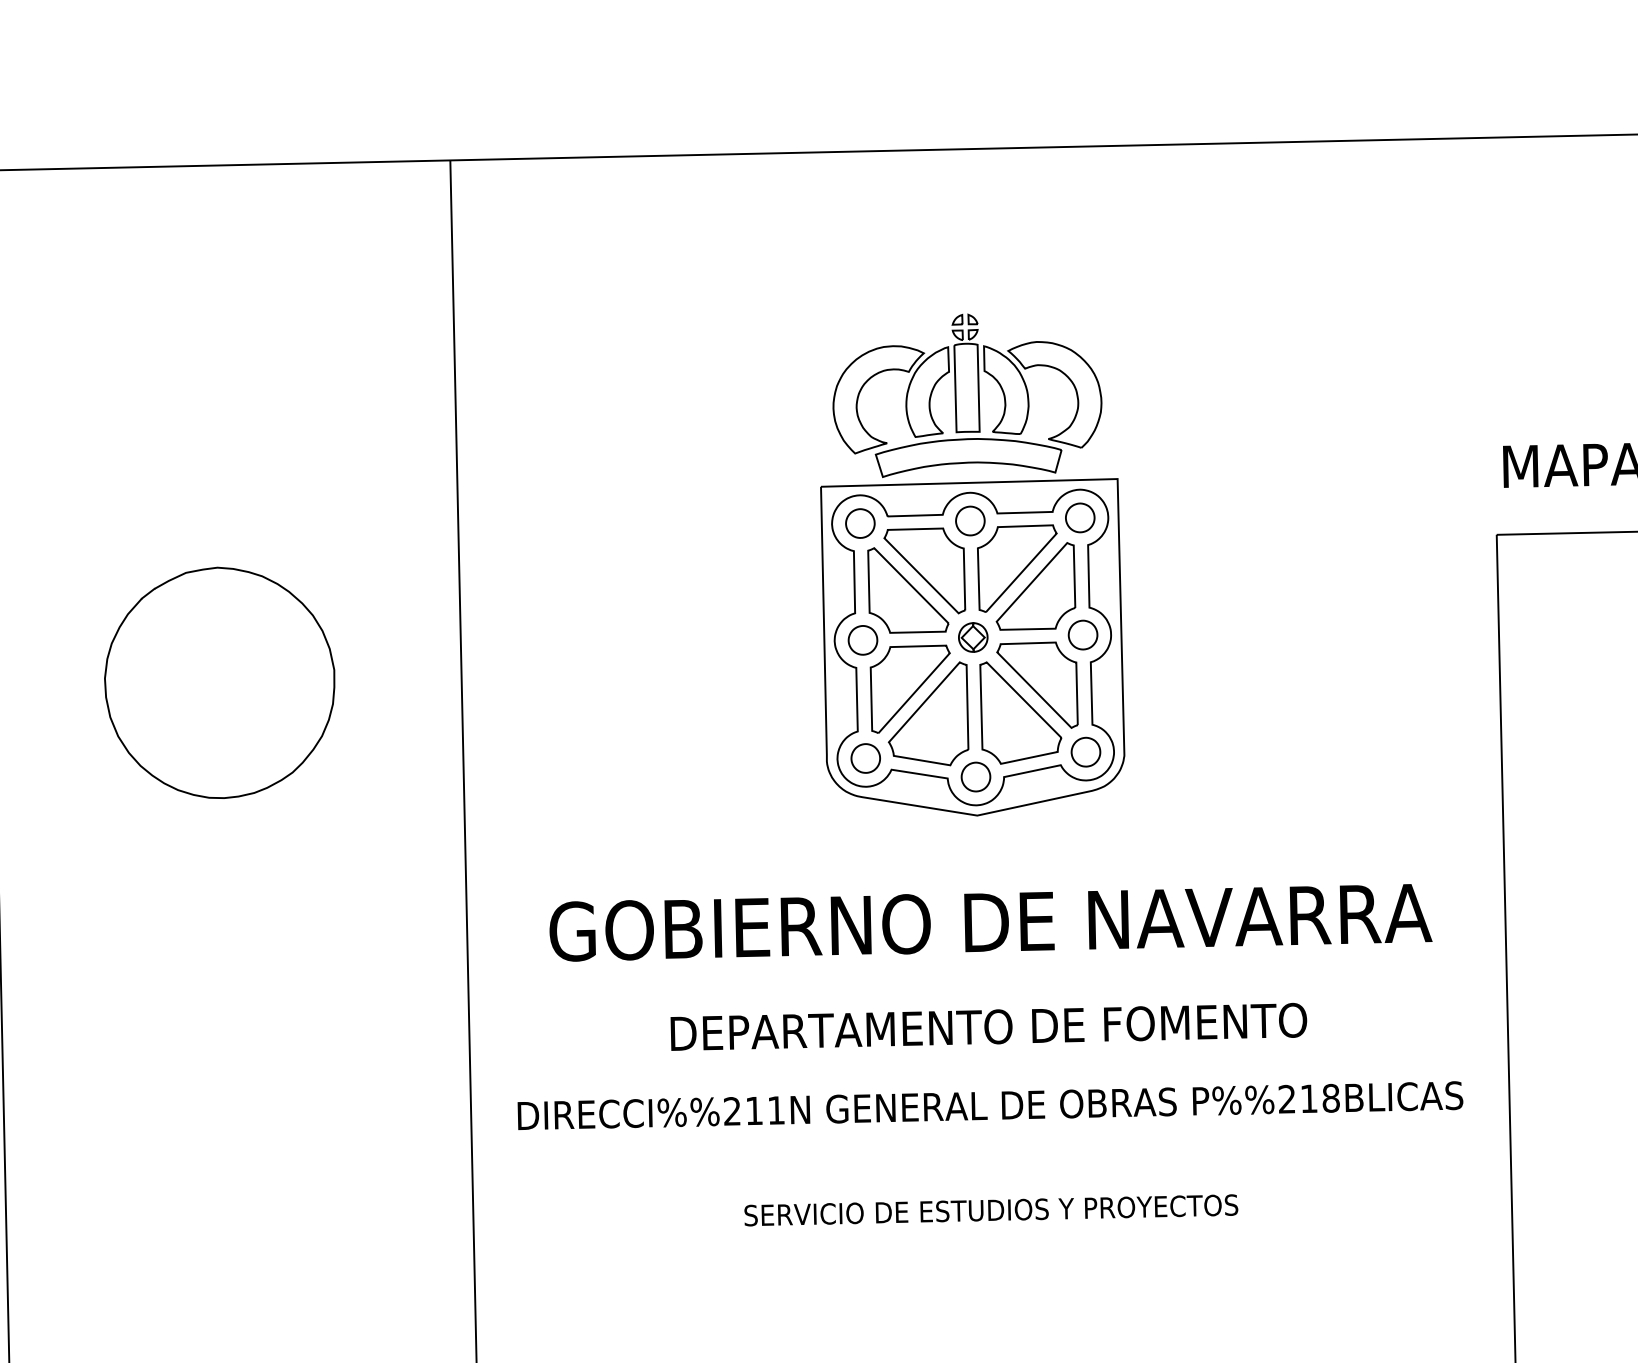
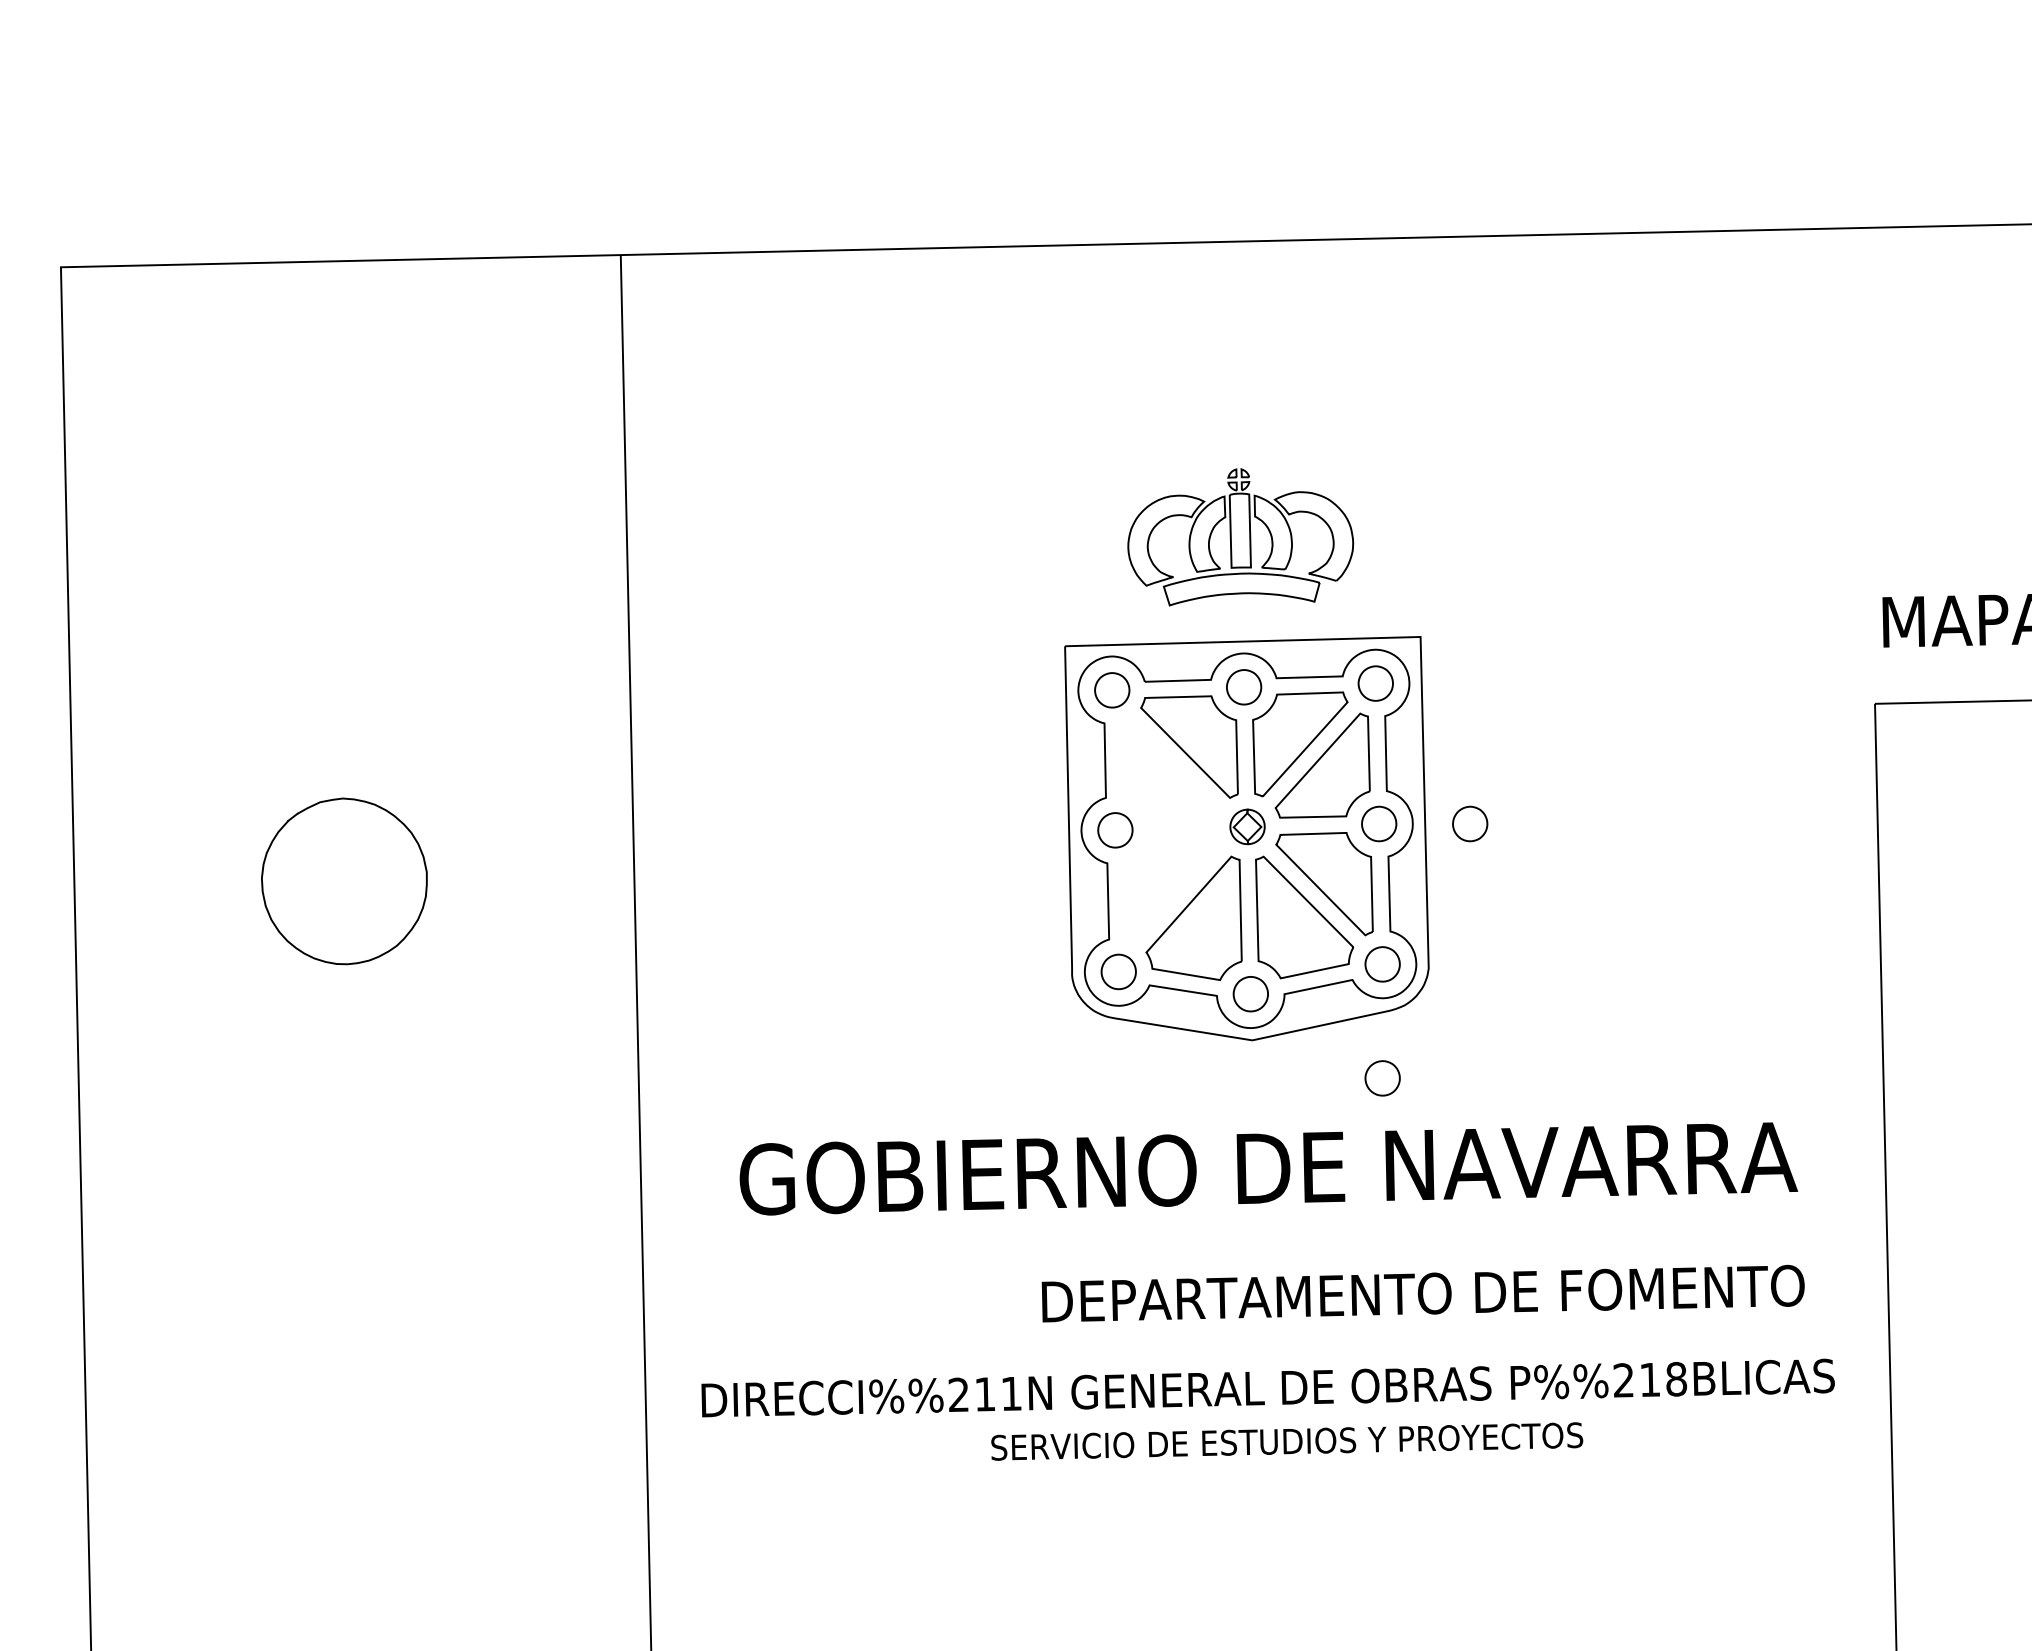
part: (967, 396) -> (1240, 537), size x0.7
part: (908, 590) -> (1169, 770), removed
part: (1159, 634) -> (1470, 823), added
part: (219, 683) -> (344, 881), size x0.6
part: (909, 688) -> (1171, 888), removed
part: (1085, 847) -> (1382, 1078), added
text: (988, 1026) -> (1422, 1293), moved
text: (991, 1210) -> (1287, 1441), moved

